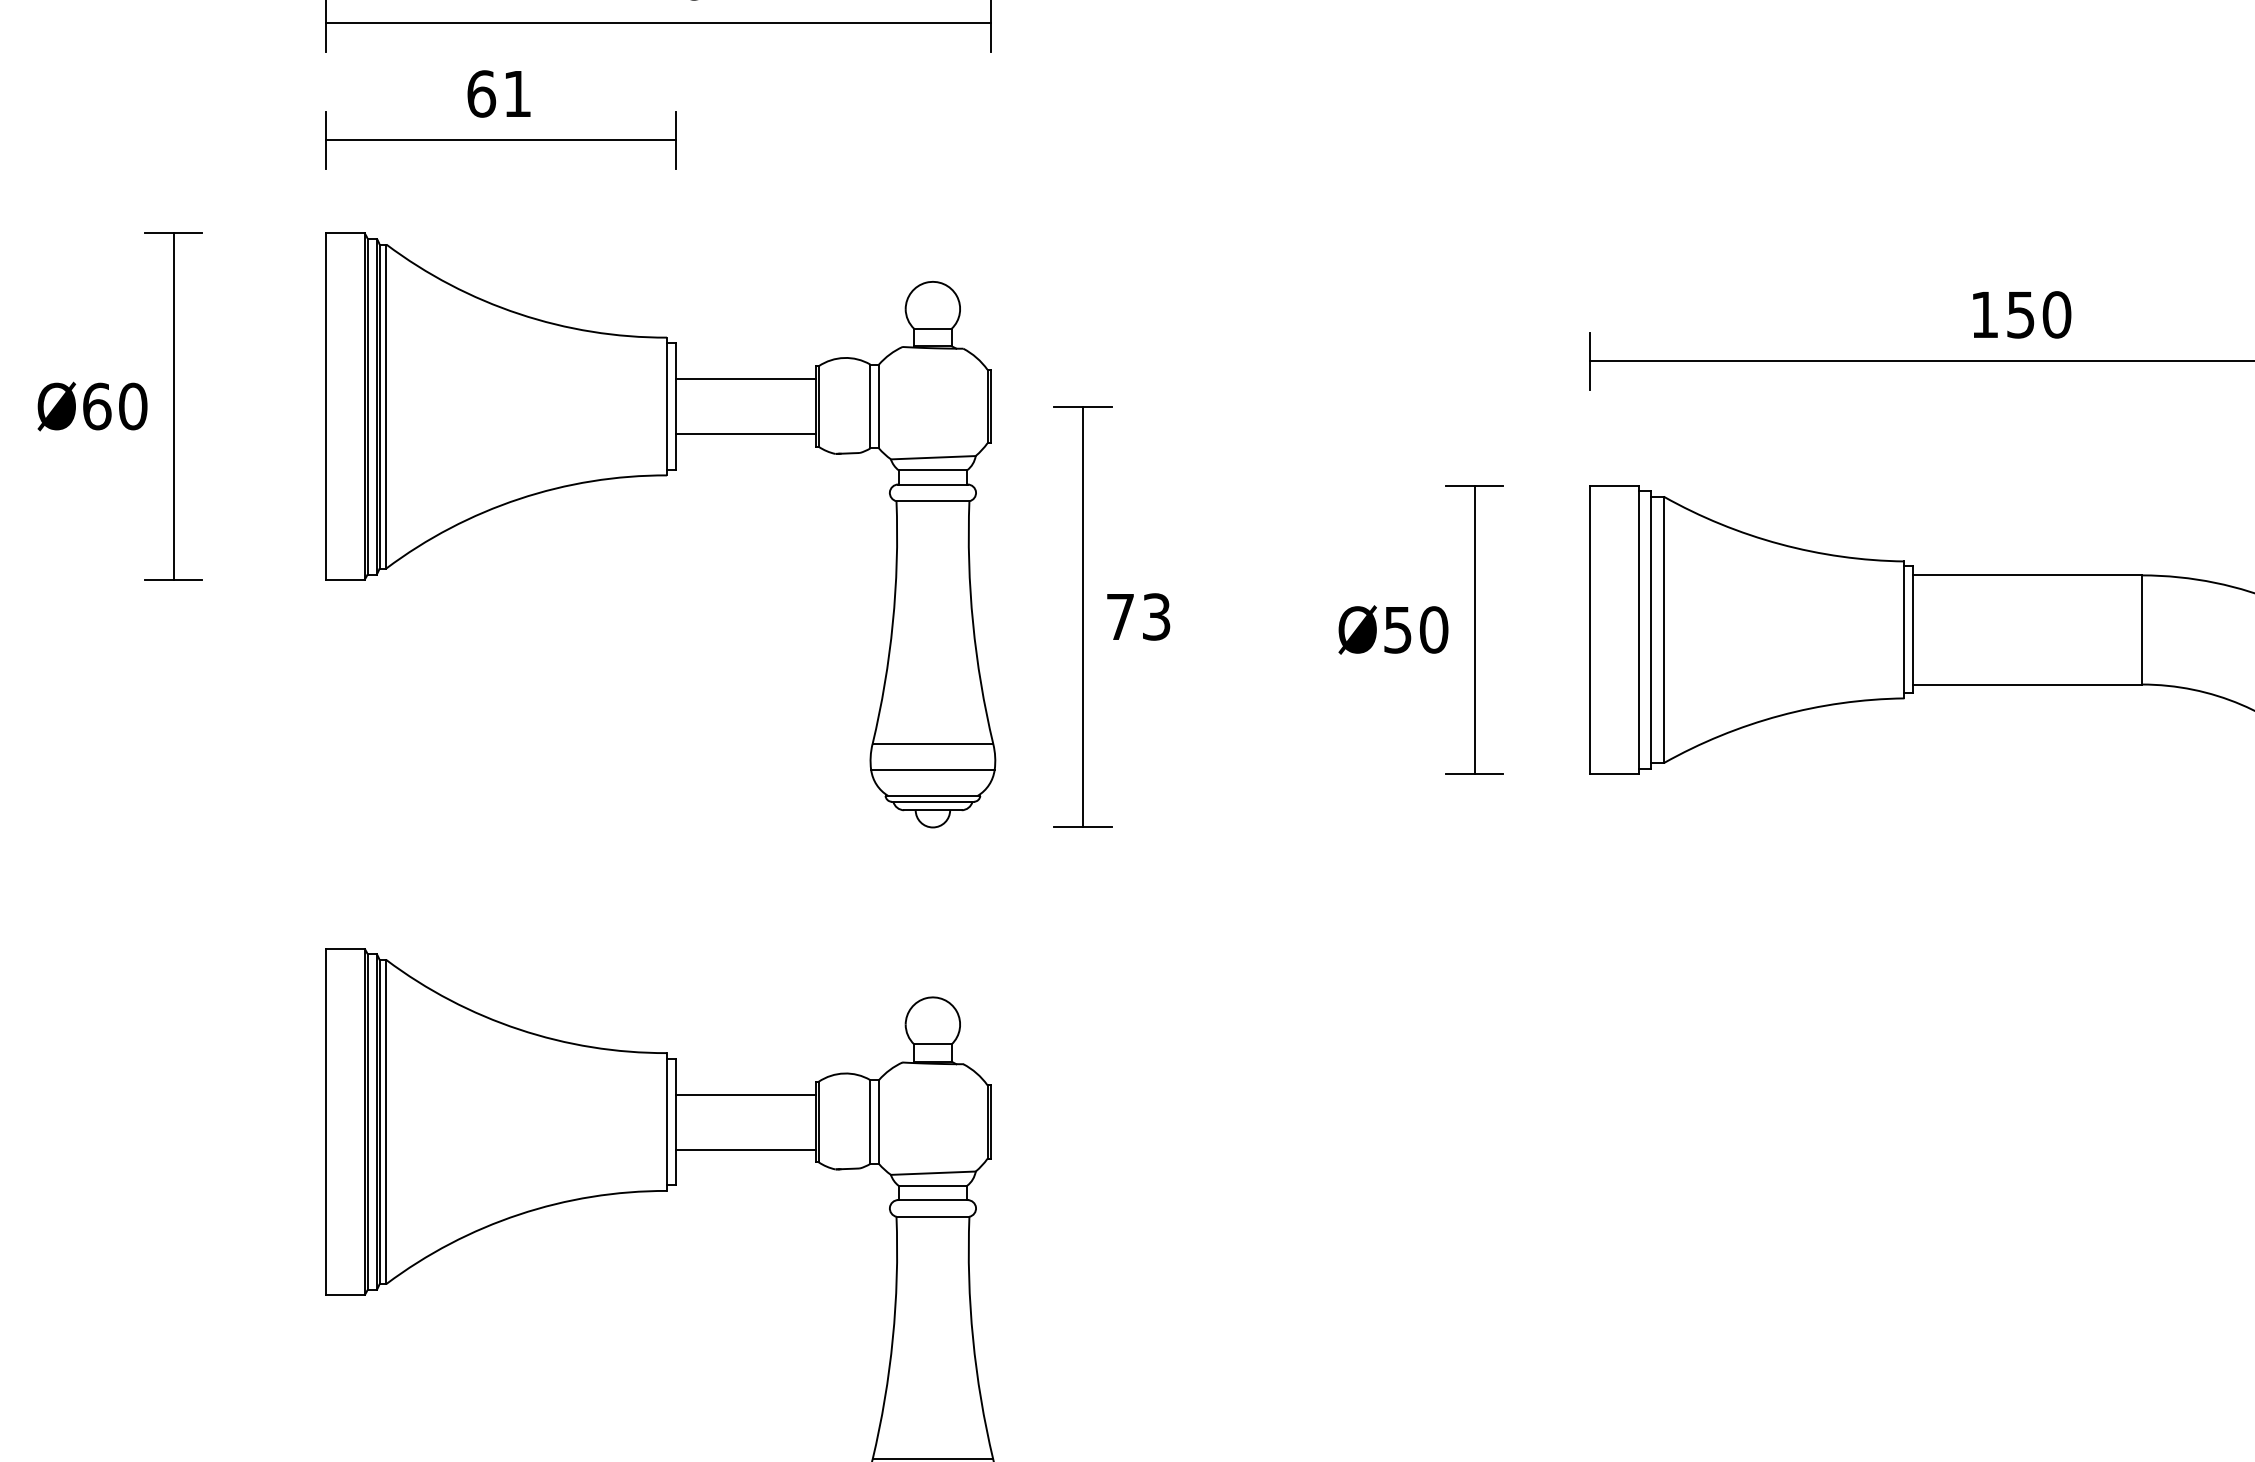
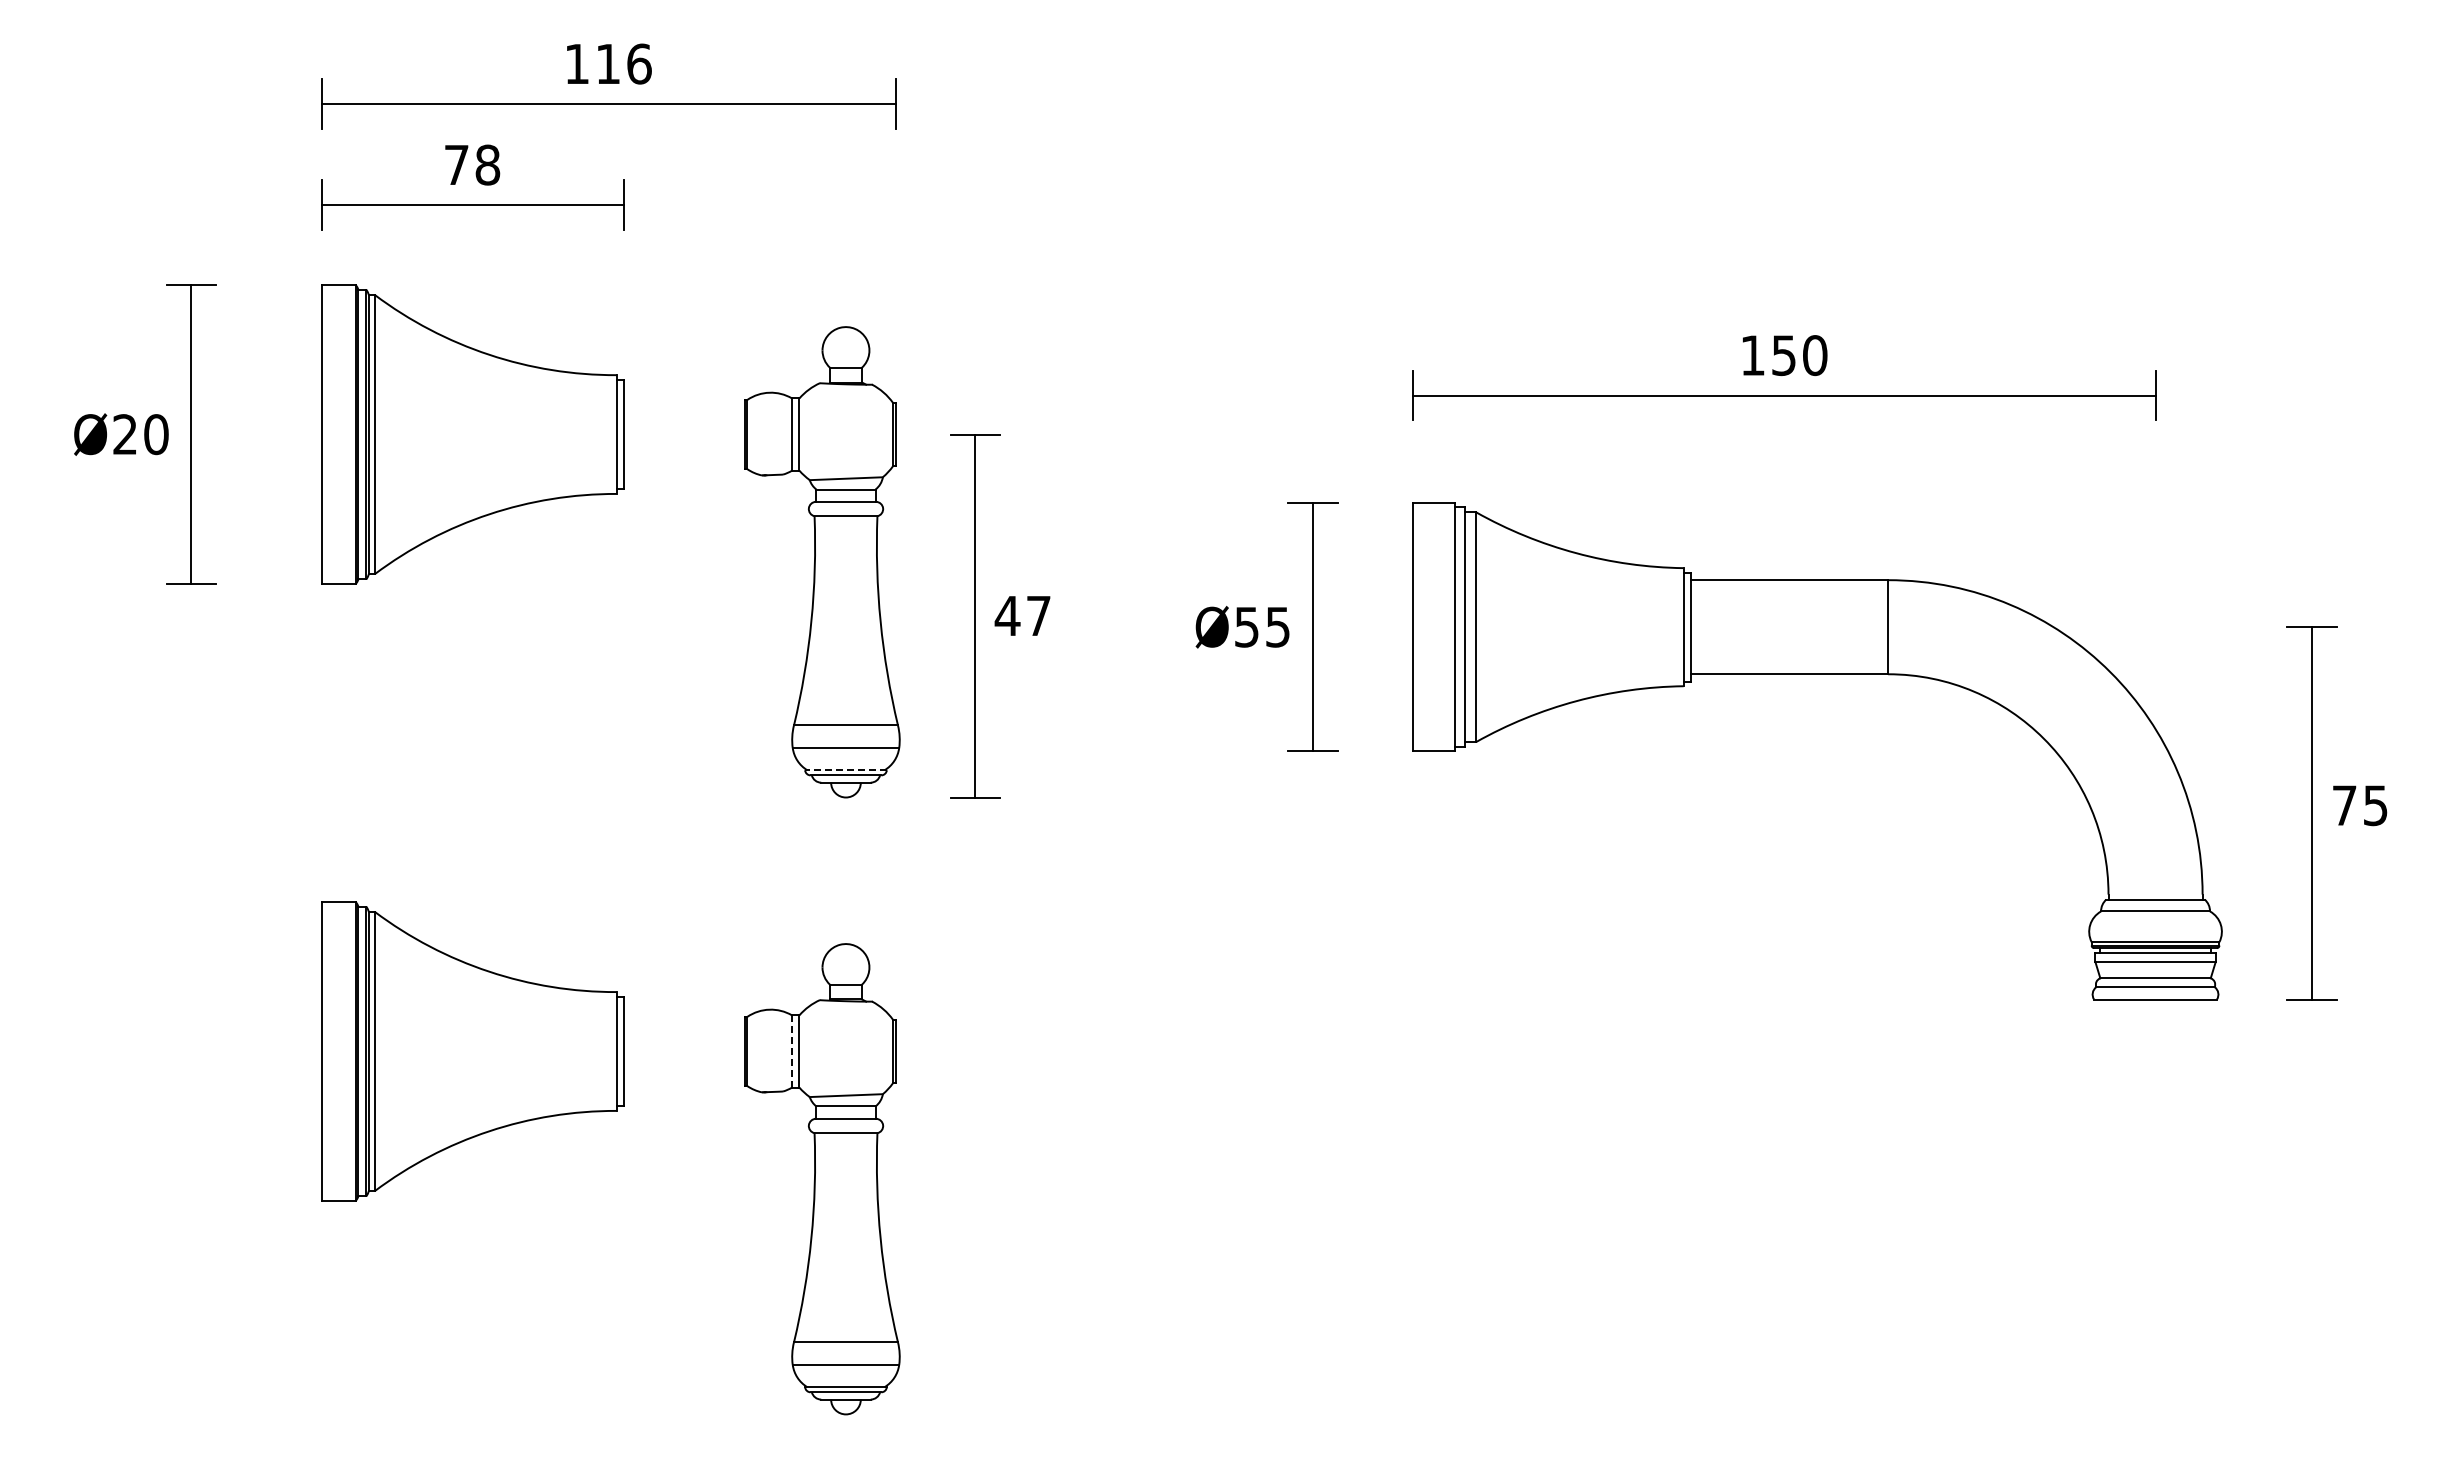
text: (499, 93) -> (472, 164), 61 -> 78
line: (745, 378) -> (684, 410), removed
text: (97, 406) -> (125, 434), Ø60 -> Ø20
line: (745, 434) -> (684, 458), removed
text: (1137, 616) -> (1022, 615), 73 -> 47
text: (1433, 629) -> (1277, 626), Ø50 -> Ø55
line: (932, 796) -> (845, 770), solid -> dashed
line: (745, 1094) -> (684, 1027), removed
line: (870, 1122) -> (792, 1051), solid -> dashed
line: (745, 1149) -> (684, 1075), removed

